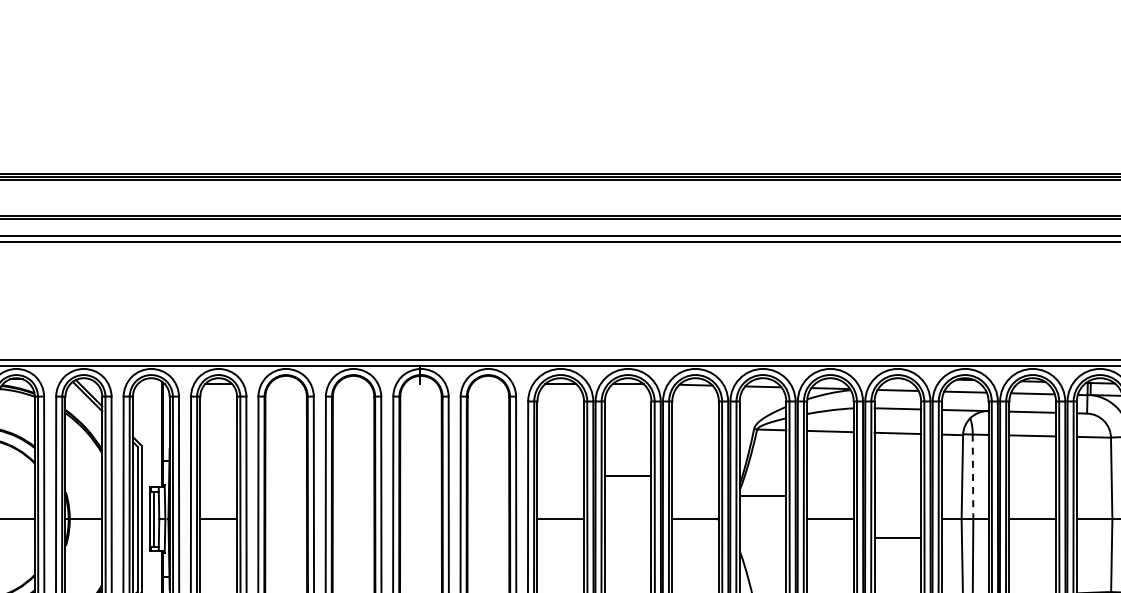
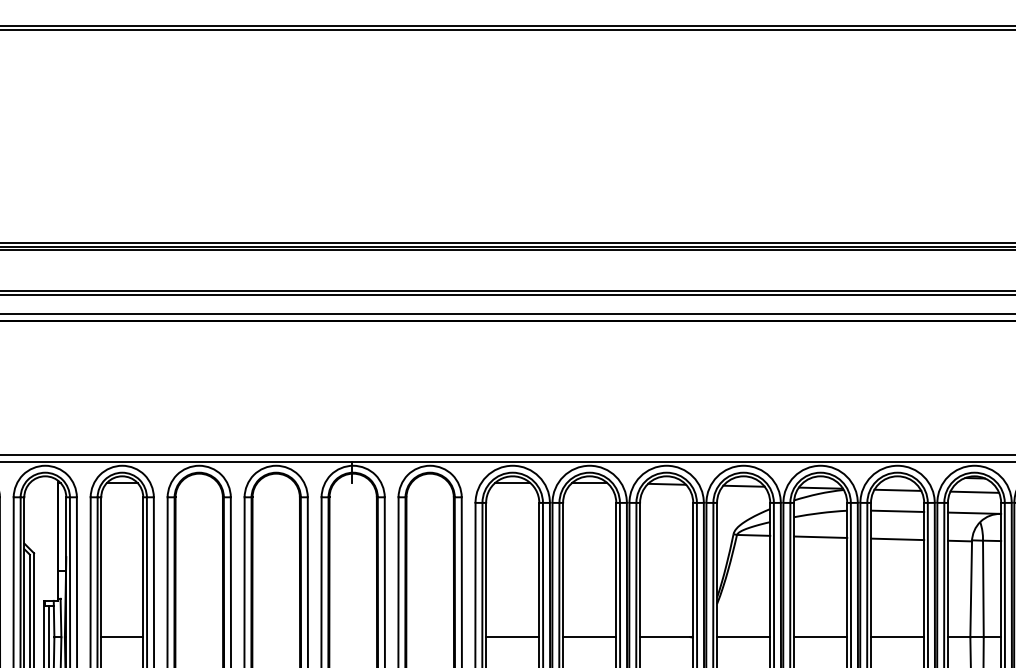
line: (627, 476) -> (588, 637), moved
line: (973, 477) -> (983, 589), dashed -> solid
line: (762, 496) -> (743, 637), moved
line: (897, 538) -> (897, 637), moved

